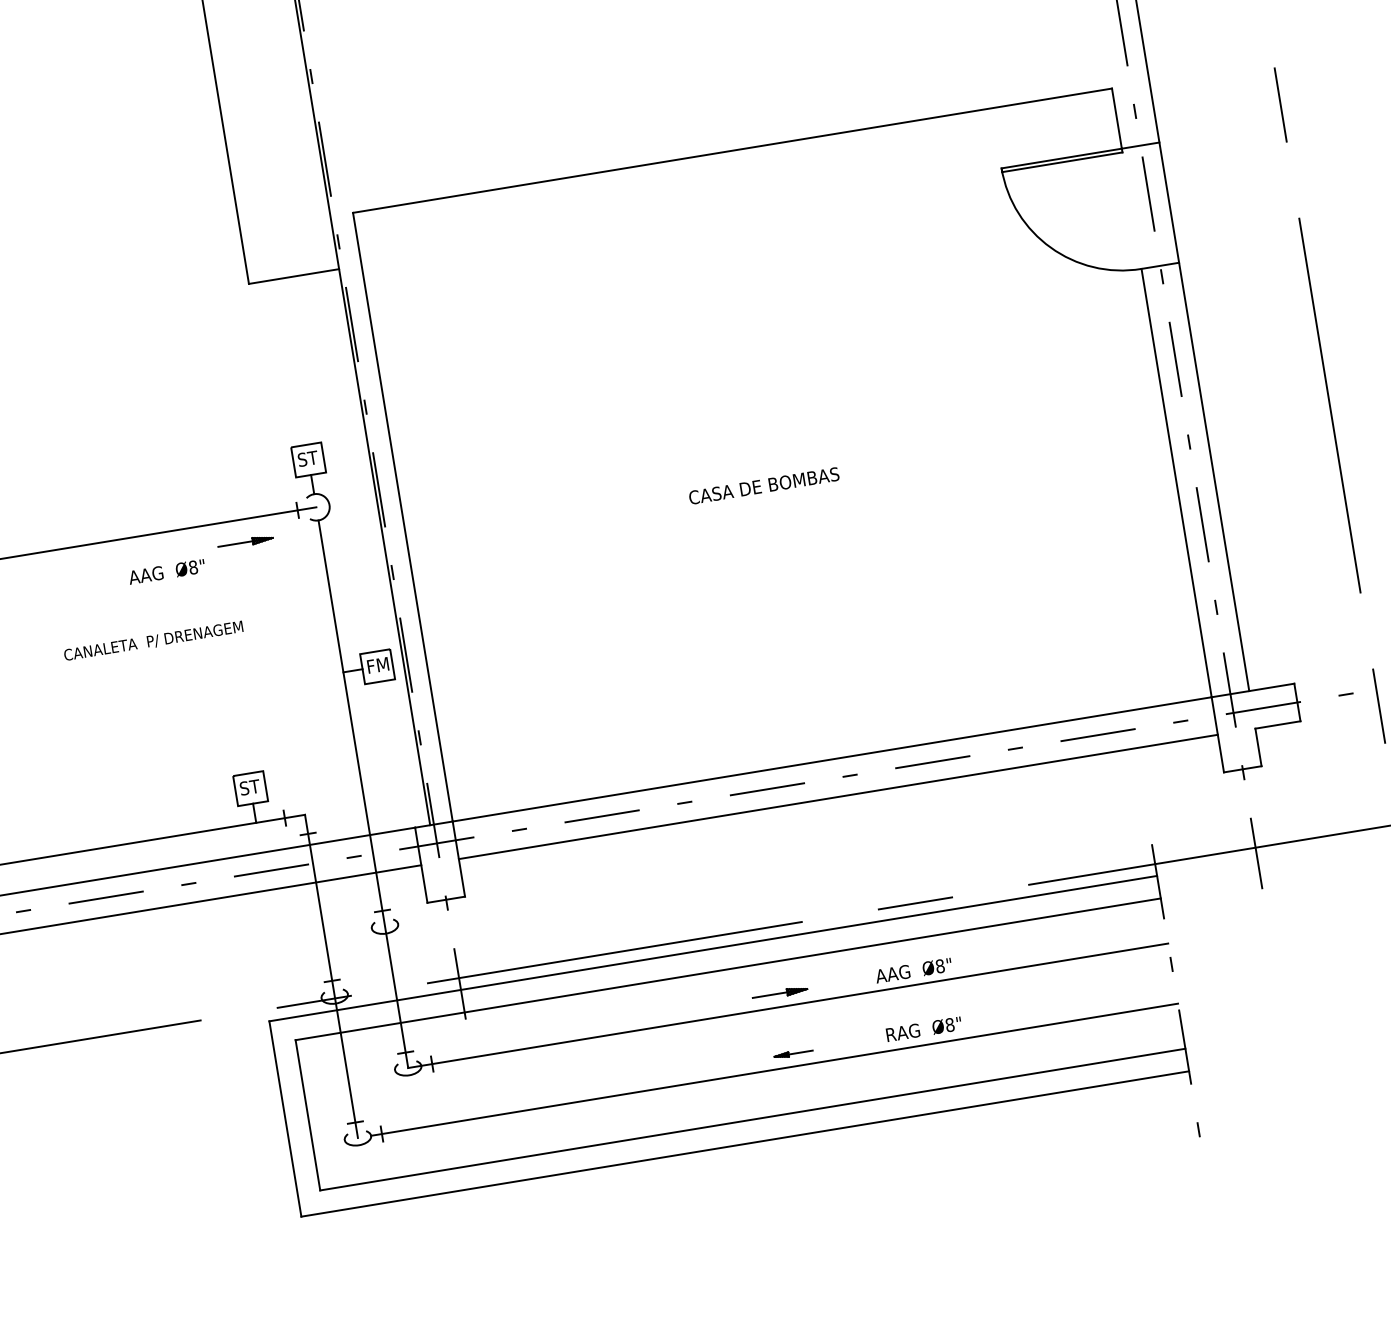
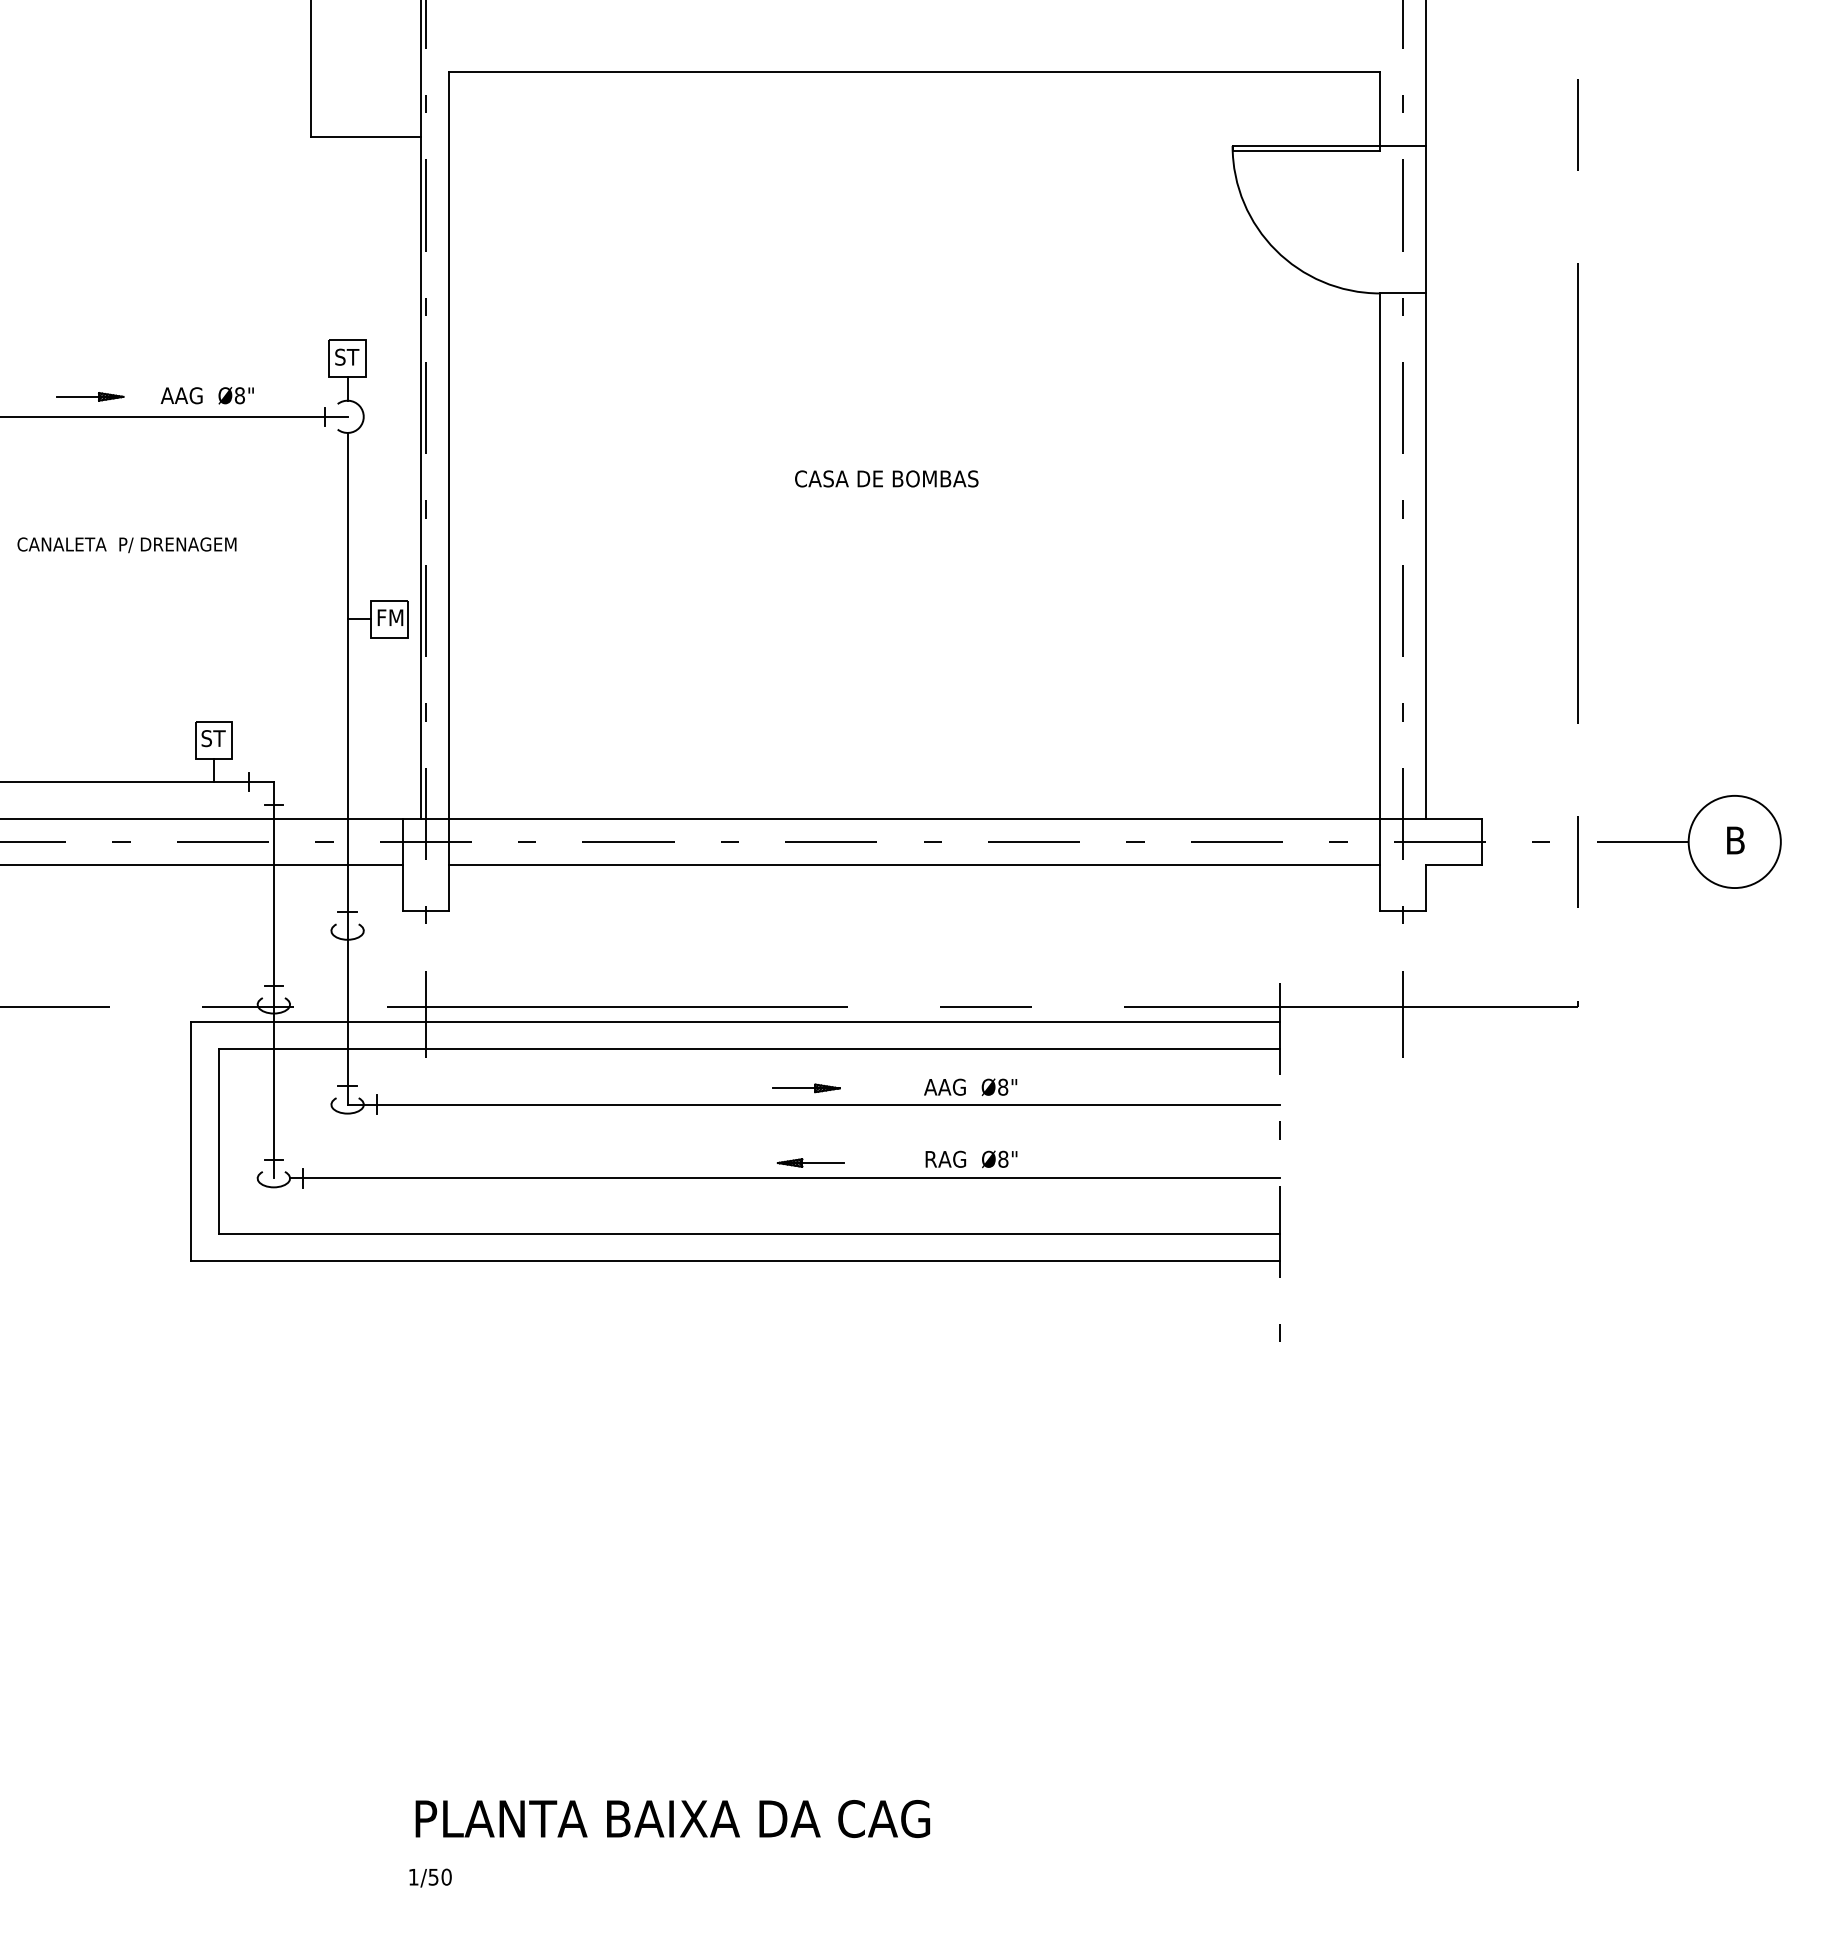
part: (245, 542) -> (90, 396), moved
text: (166, 571) -> (206, 395), moved
part: (793, 1053) -> (810, 1162), size x1.43

